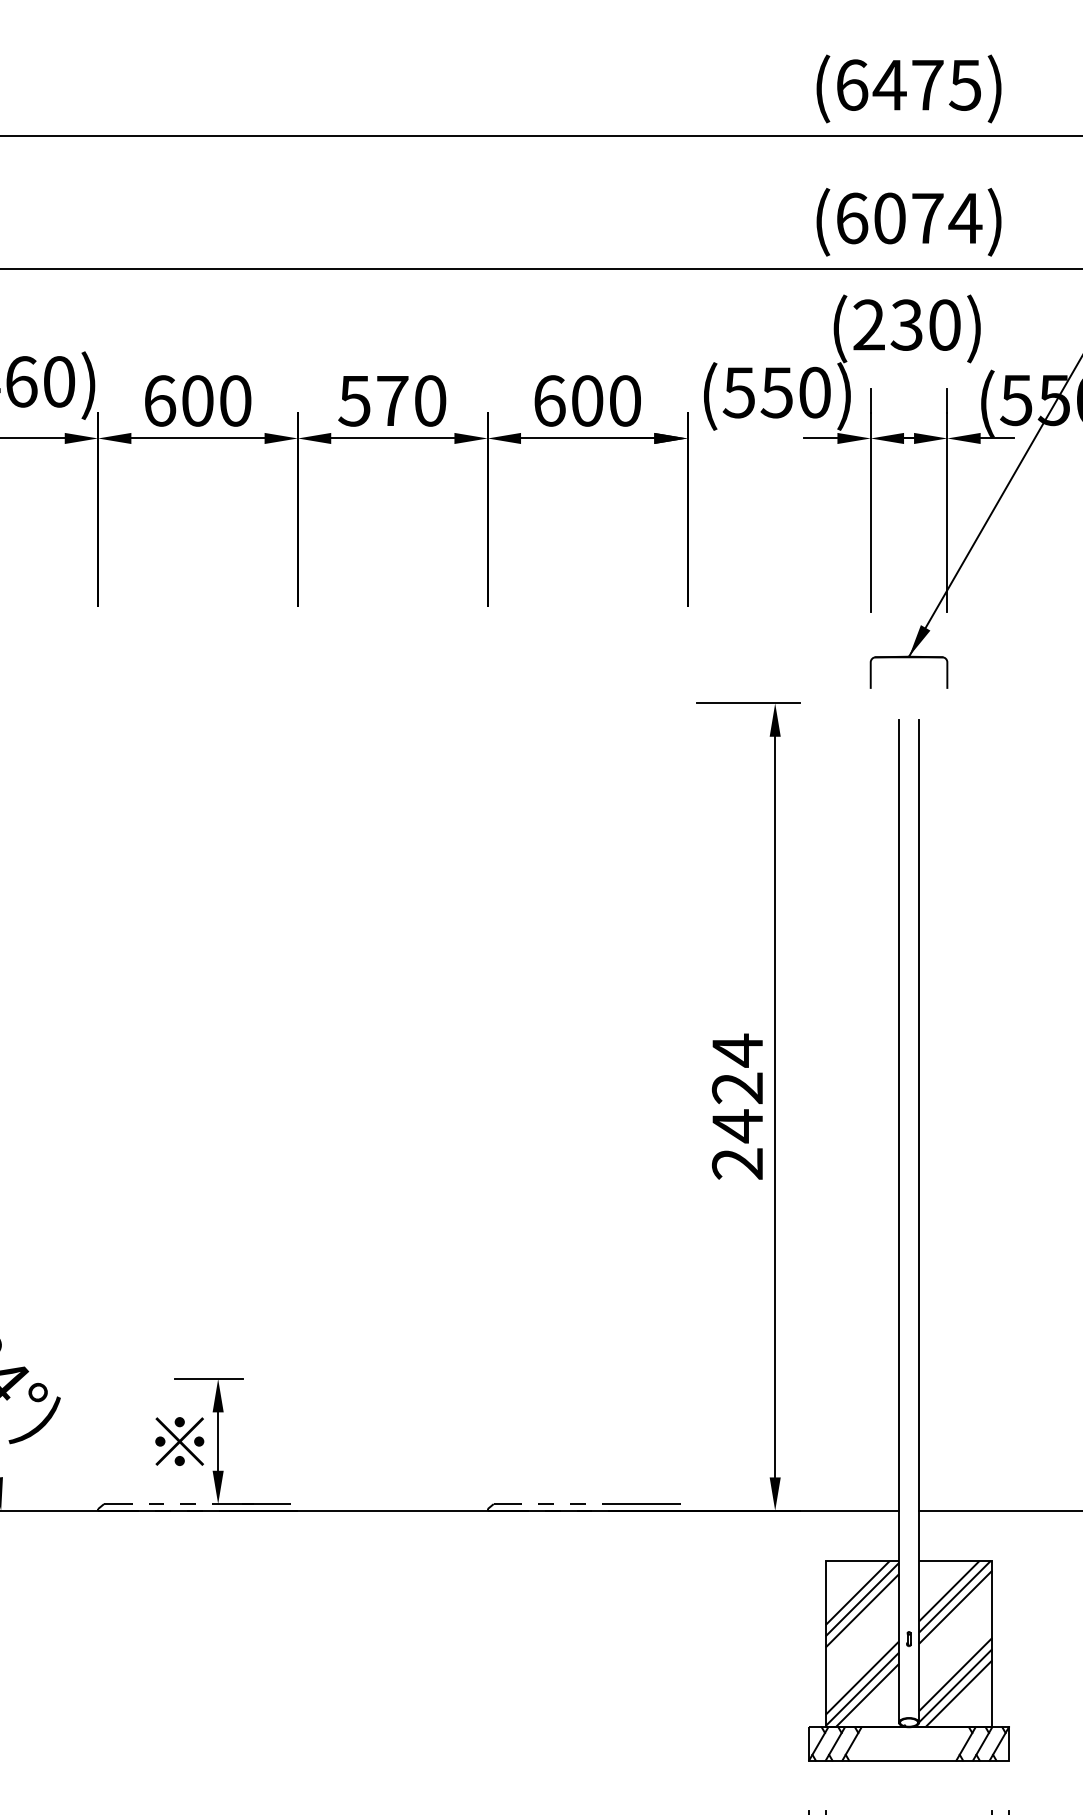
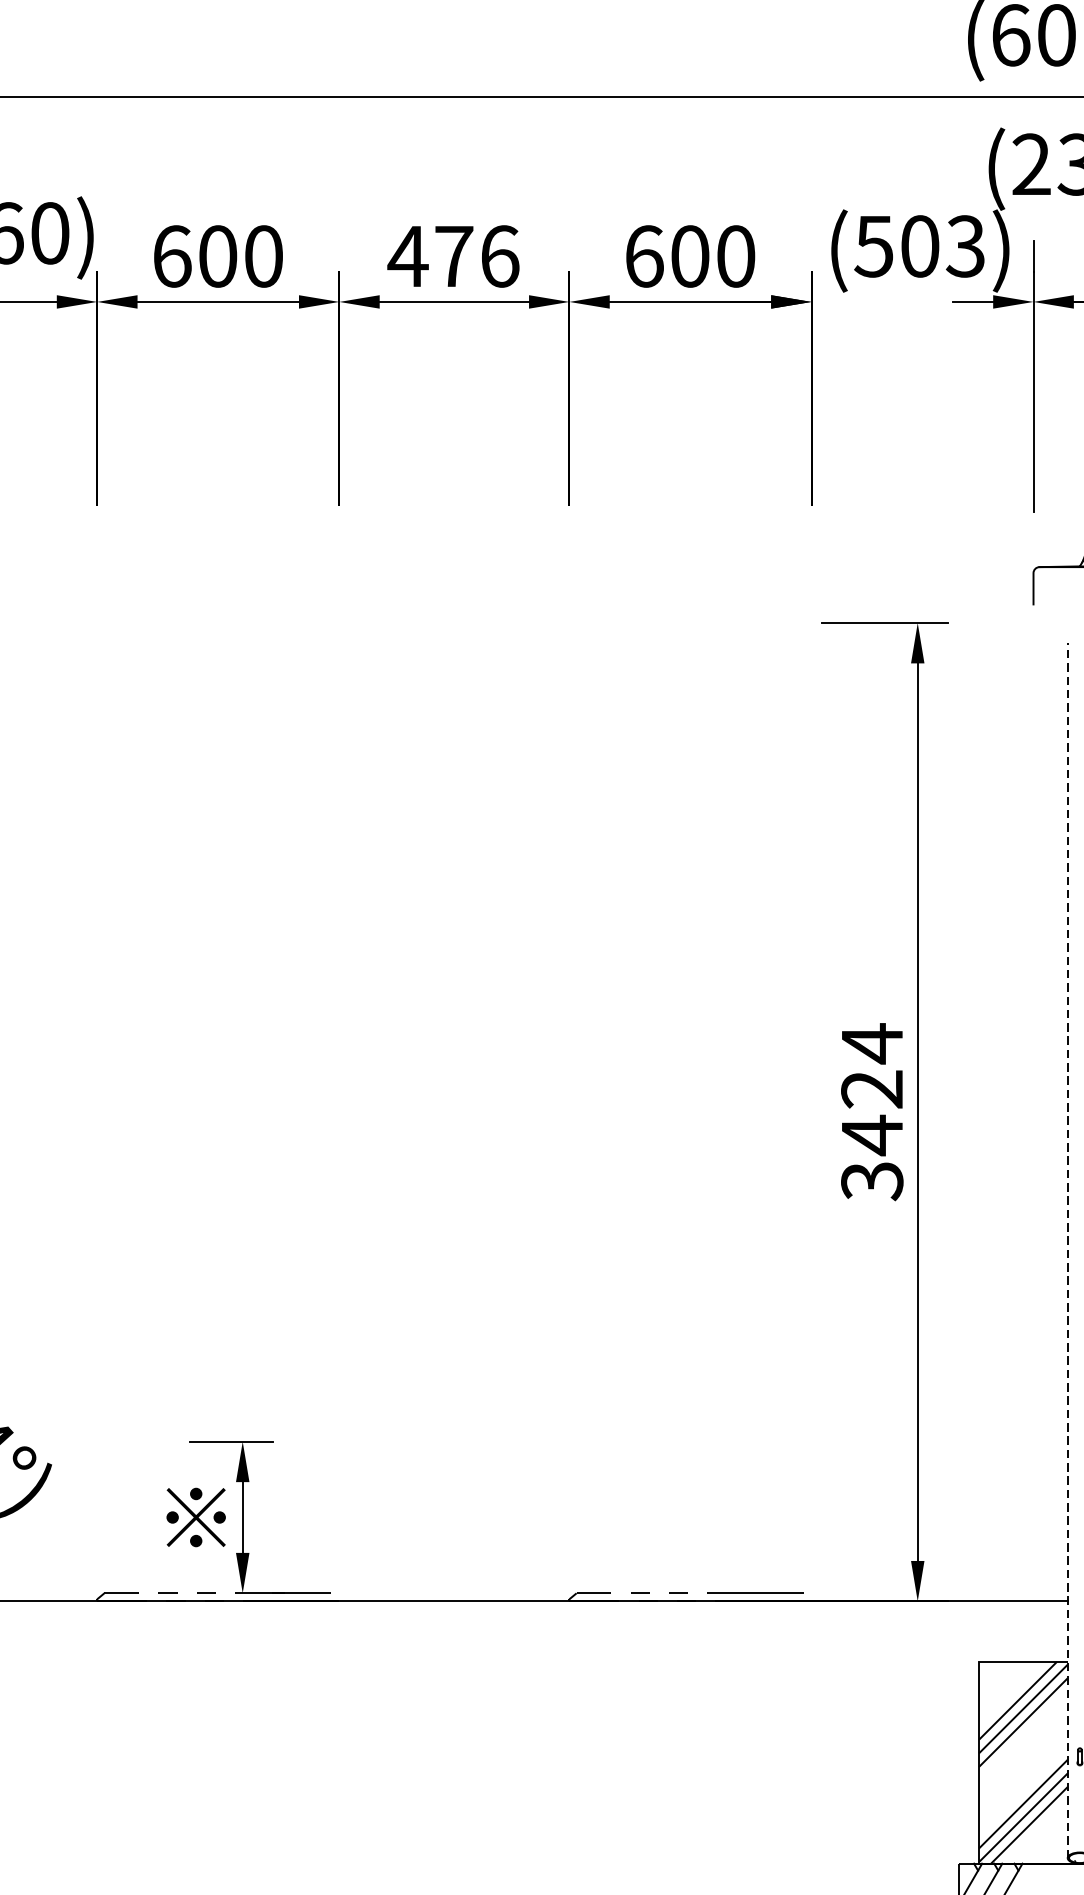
text: (795, 392) -> (942, 246), (550) -> (503)
text: (391, 400) -> (452, 255), 570 -> 476
text: (737, 1164) -> (872, 1181), 2424 -> 3424
line: (898, 1220) -> (1067, 1249), solid -> dashed

